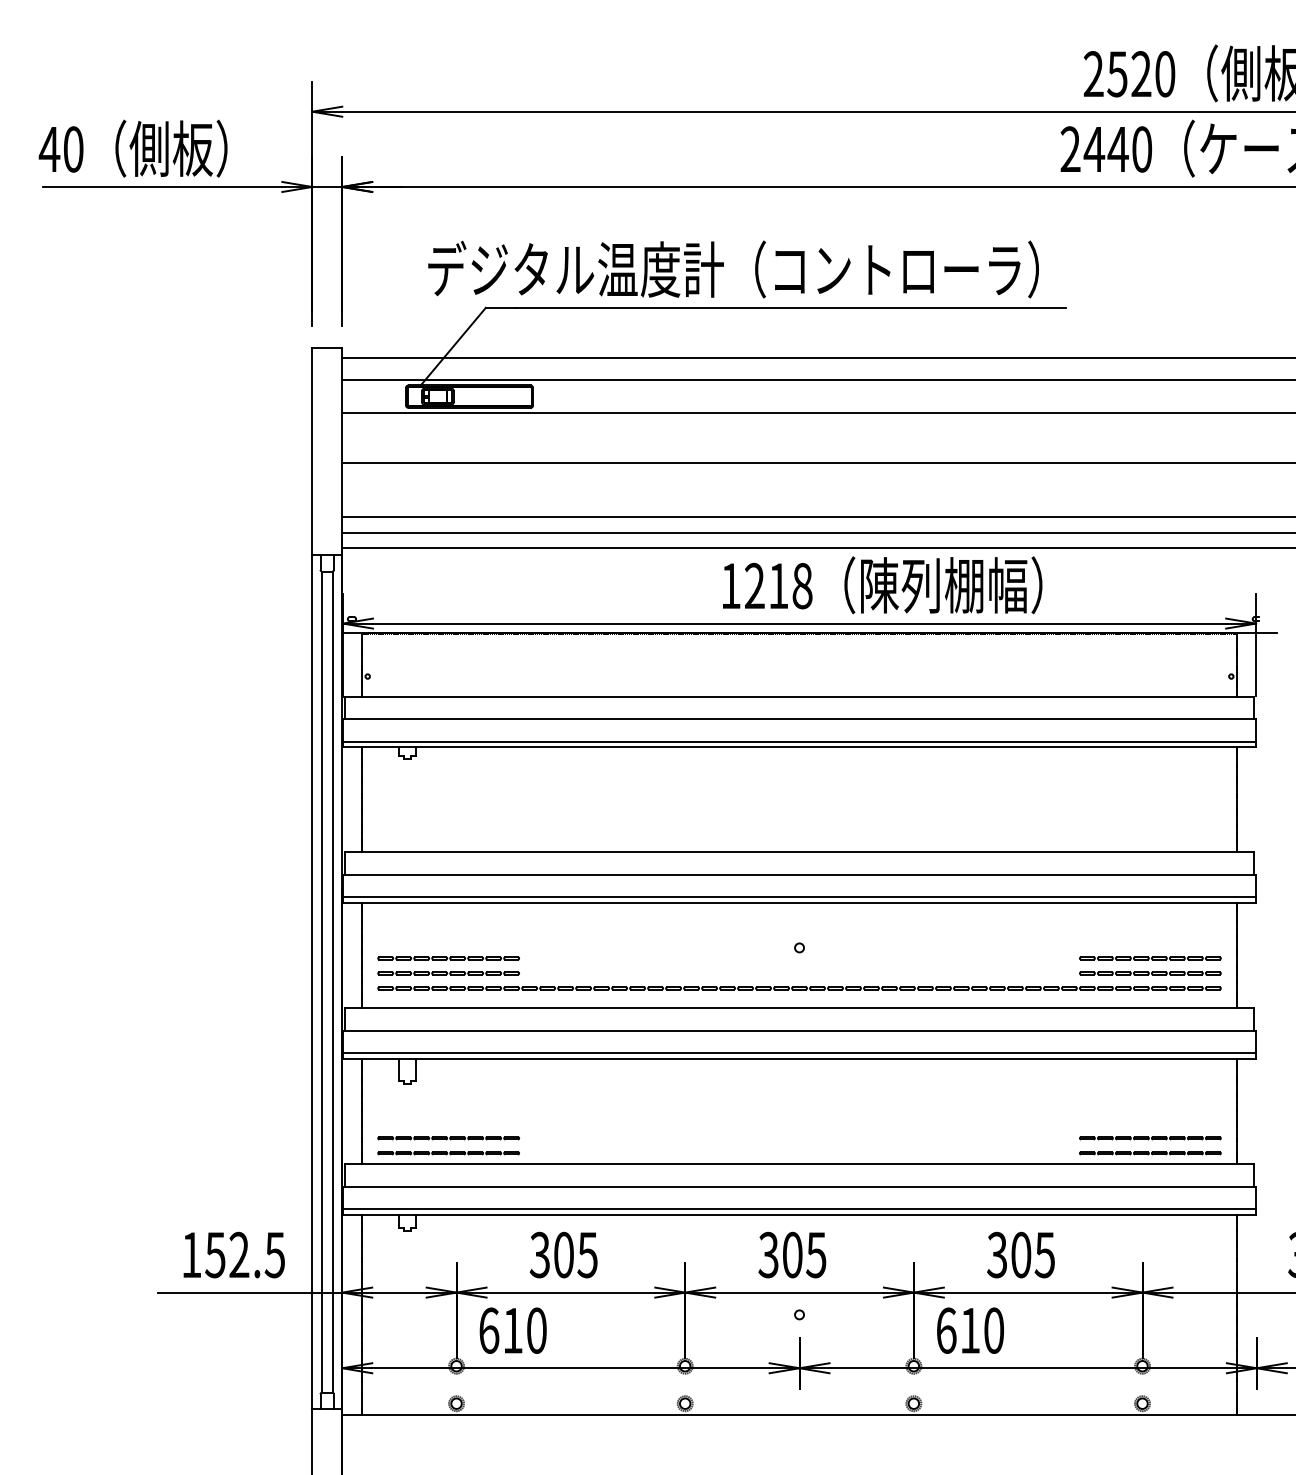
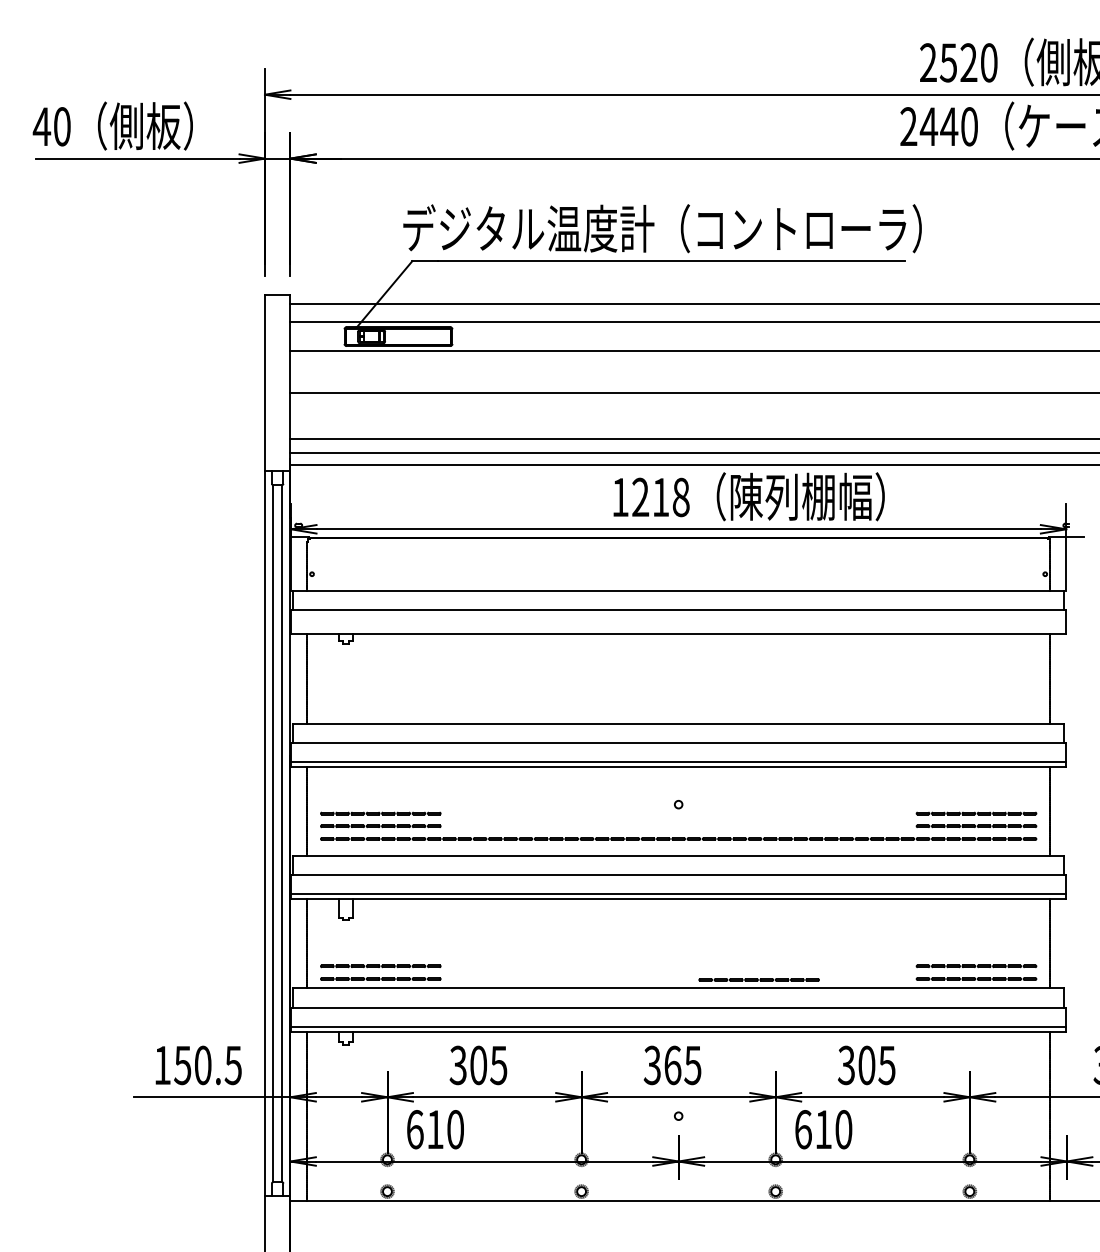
text: (733, 269) -> (662, 228), moved
line: (799, 741) -> (678, 629), removed
line: (893, 1154) -> (758, 980), added
text: (239, 1254) -> (203, 1064), 152.5 -> 150.5
text: (792, 1254) -> (672, 1064), 305 -> 365

